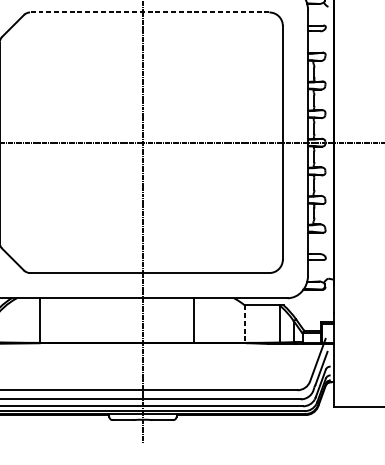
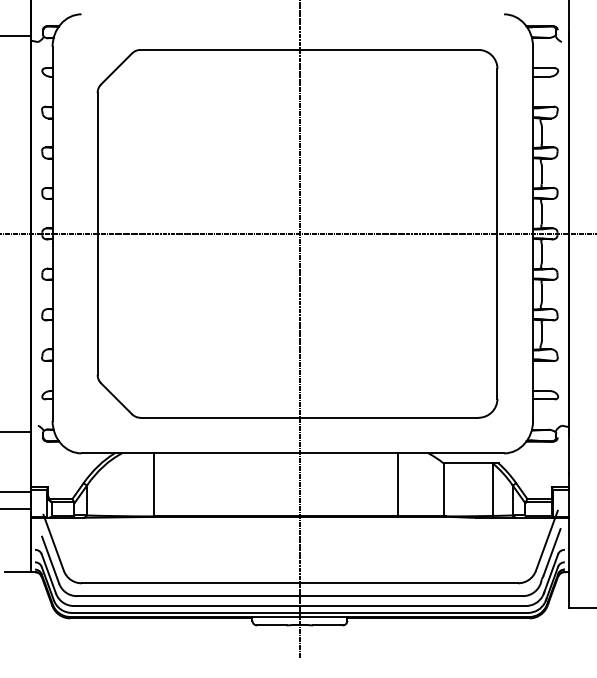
line: (149, 12) -> (309, 49), dashed -> solid
line: (193, 320) -> (398, 484), moved
line: (244, 324) -> (443, 490), dashed -> solid

